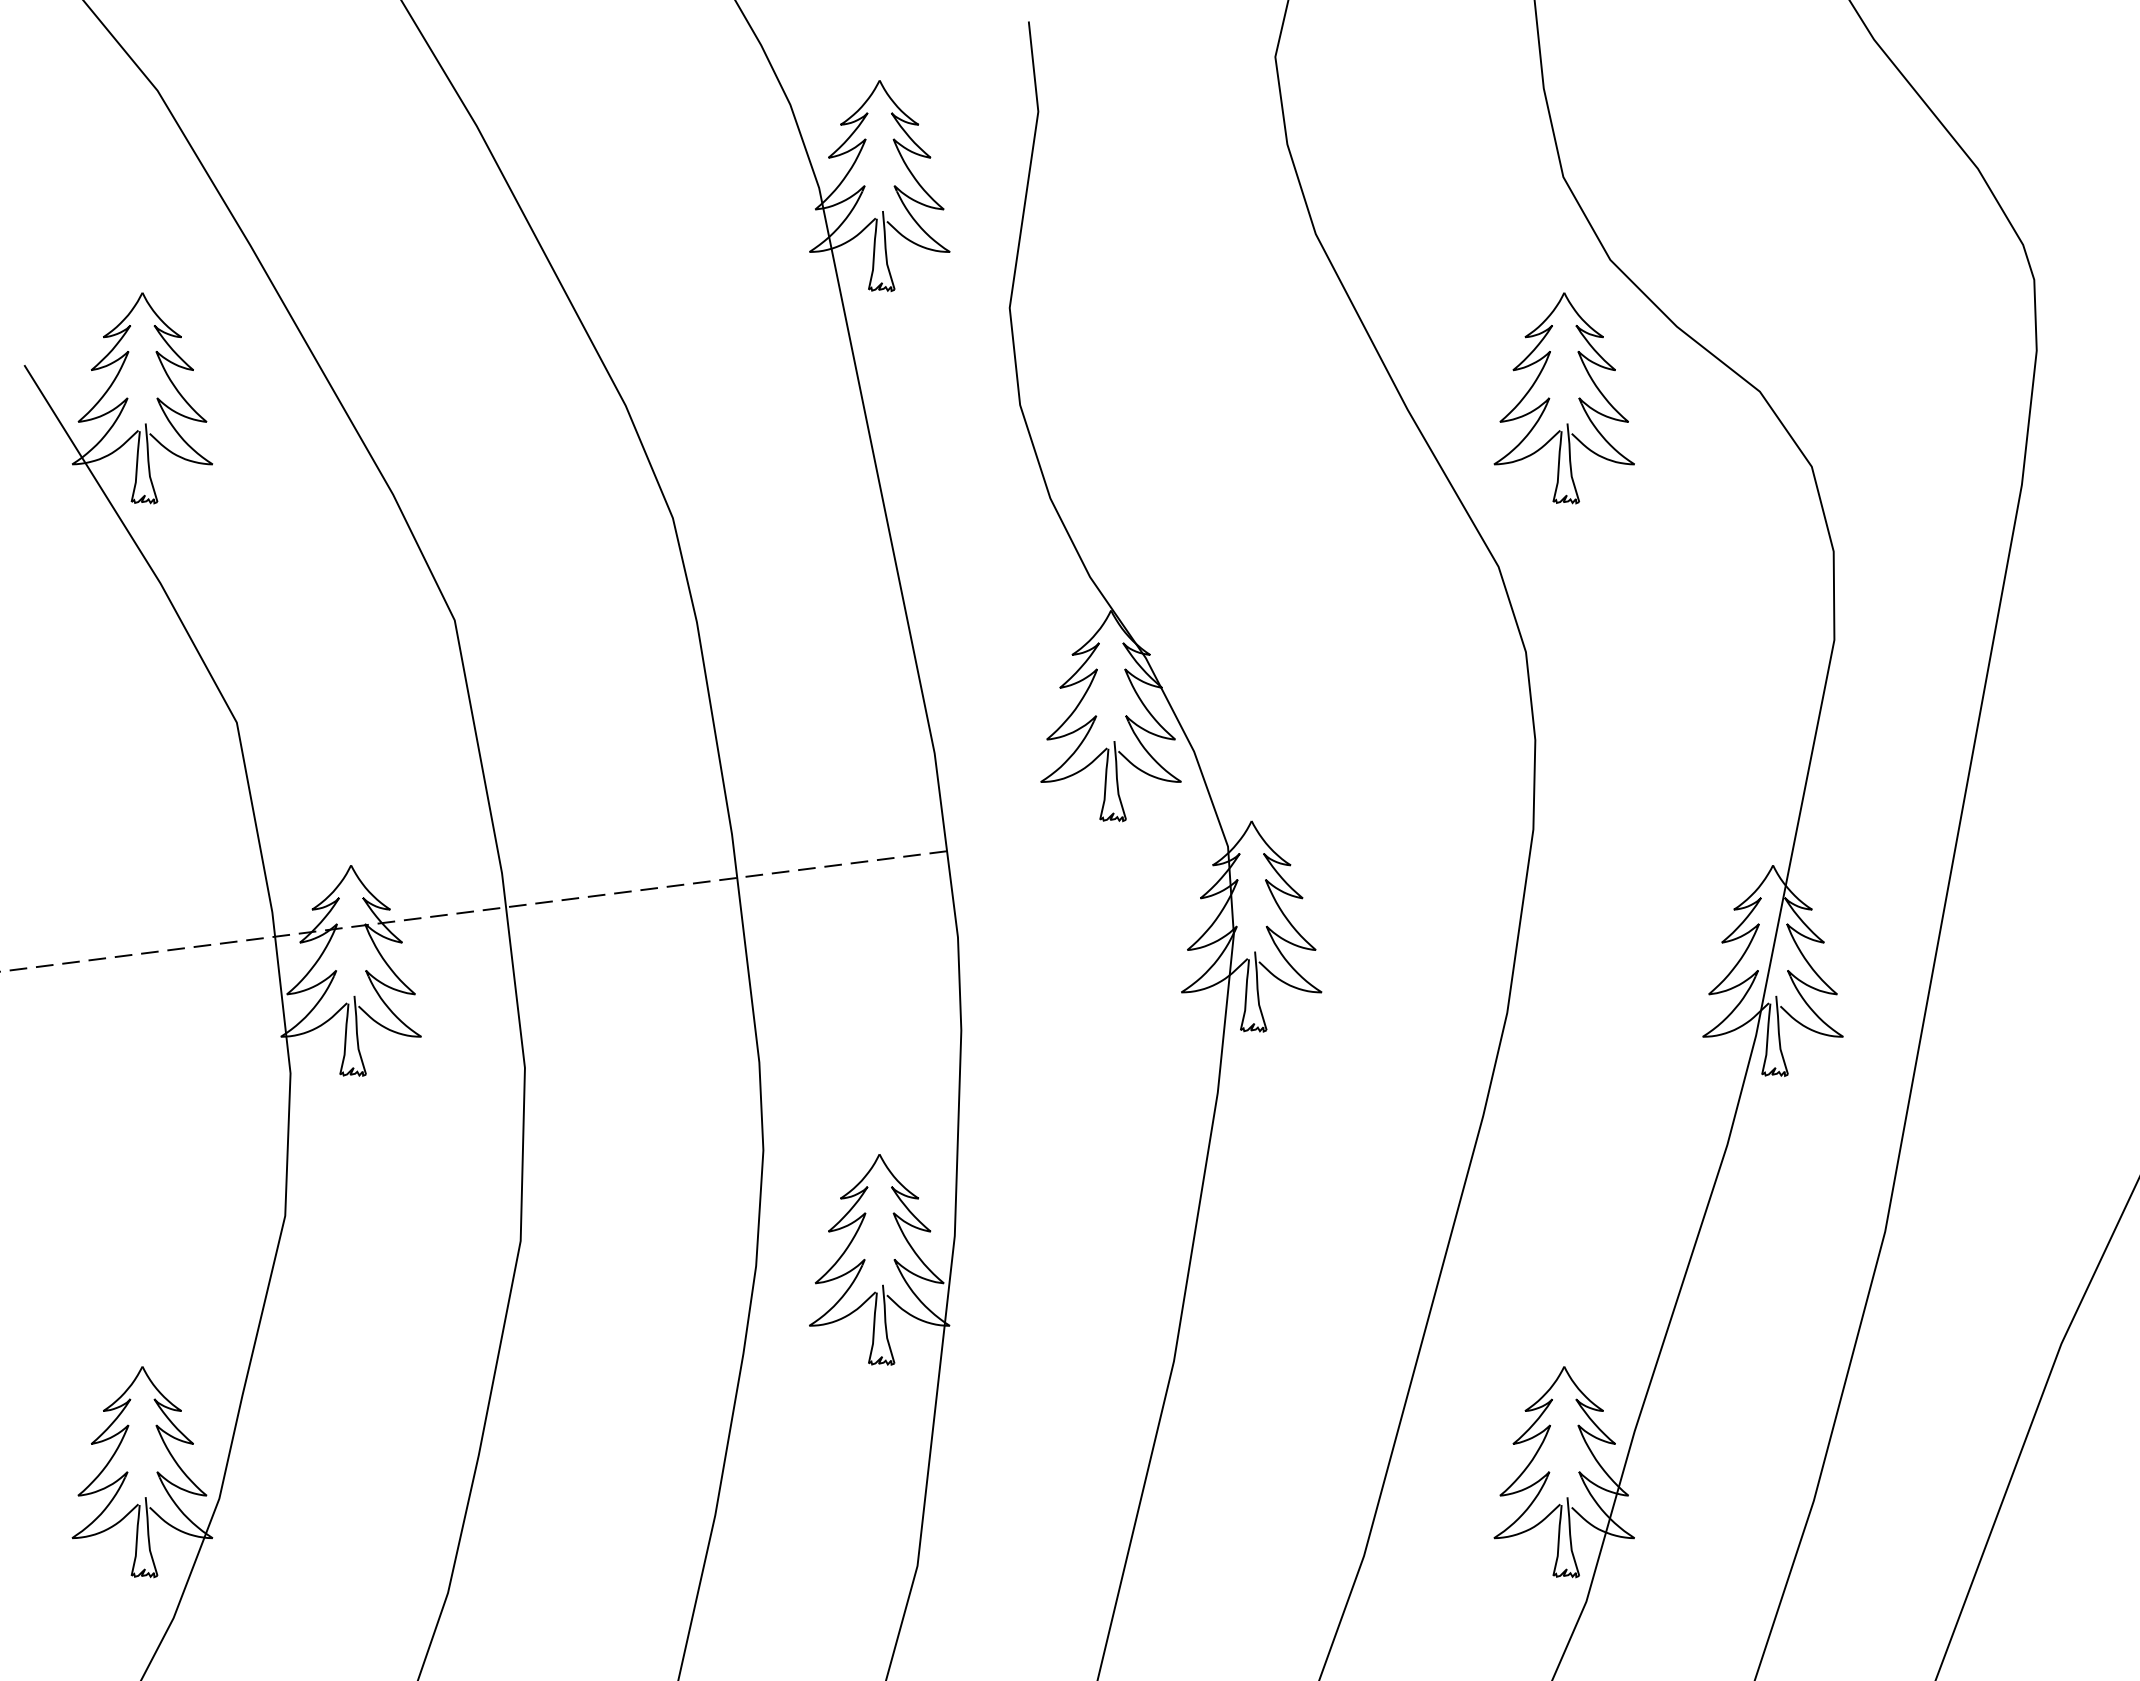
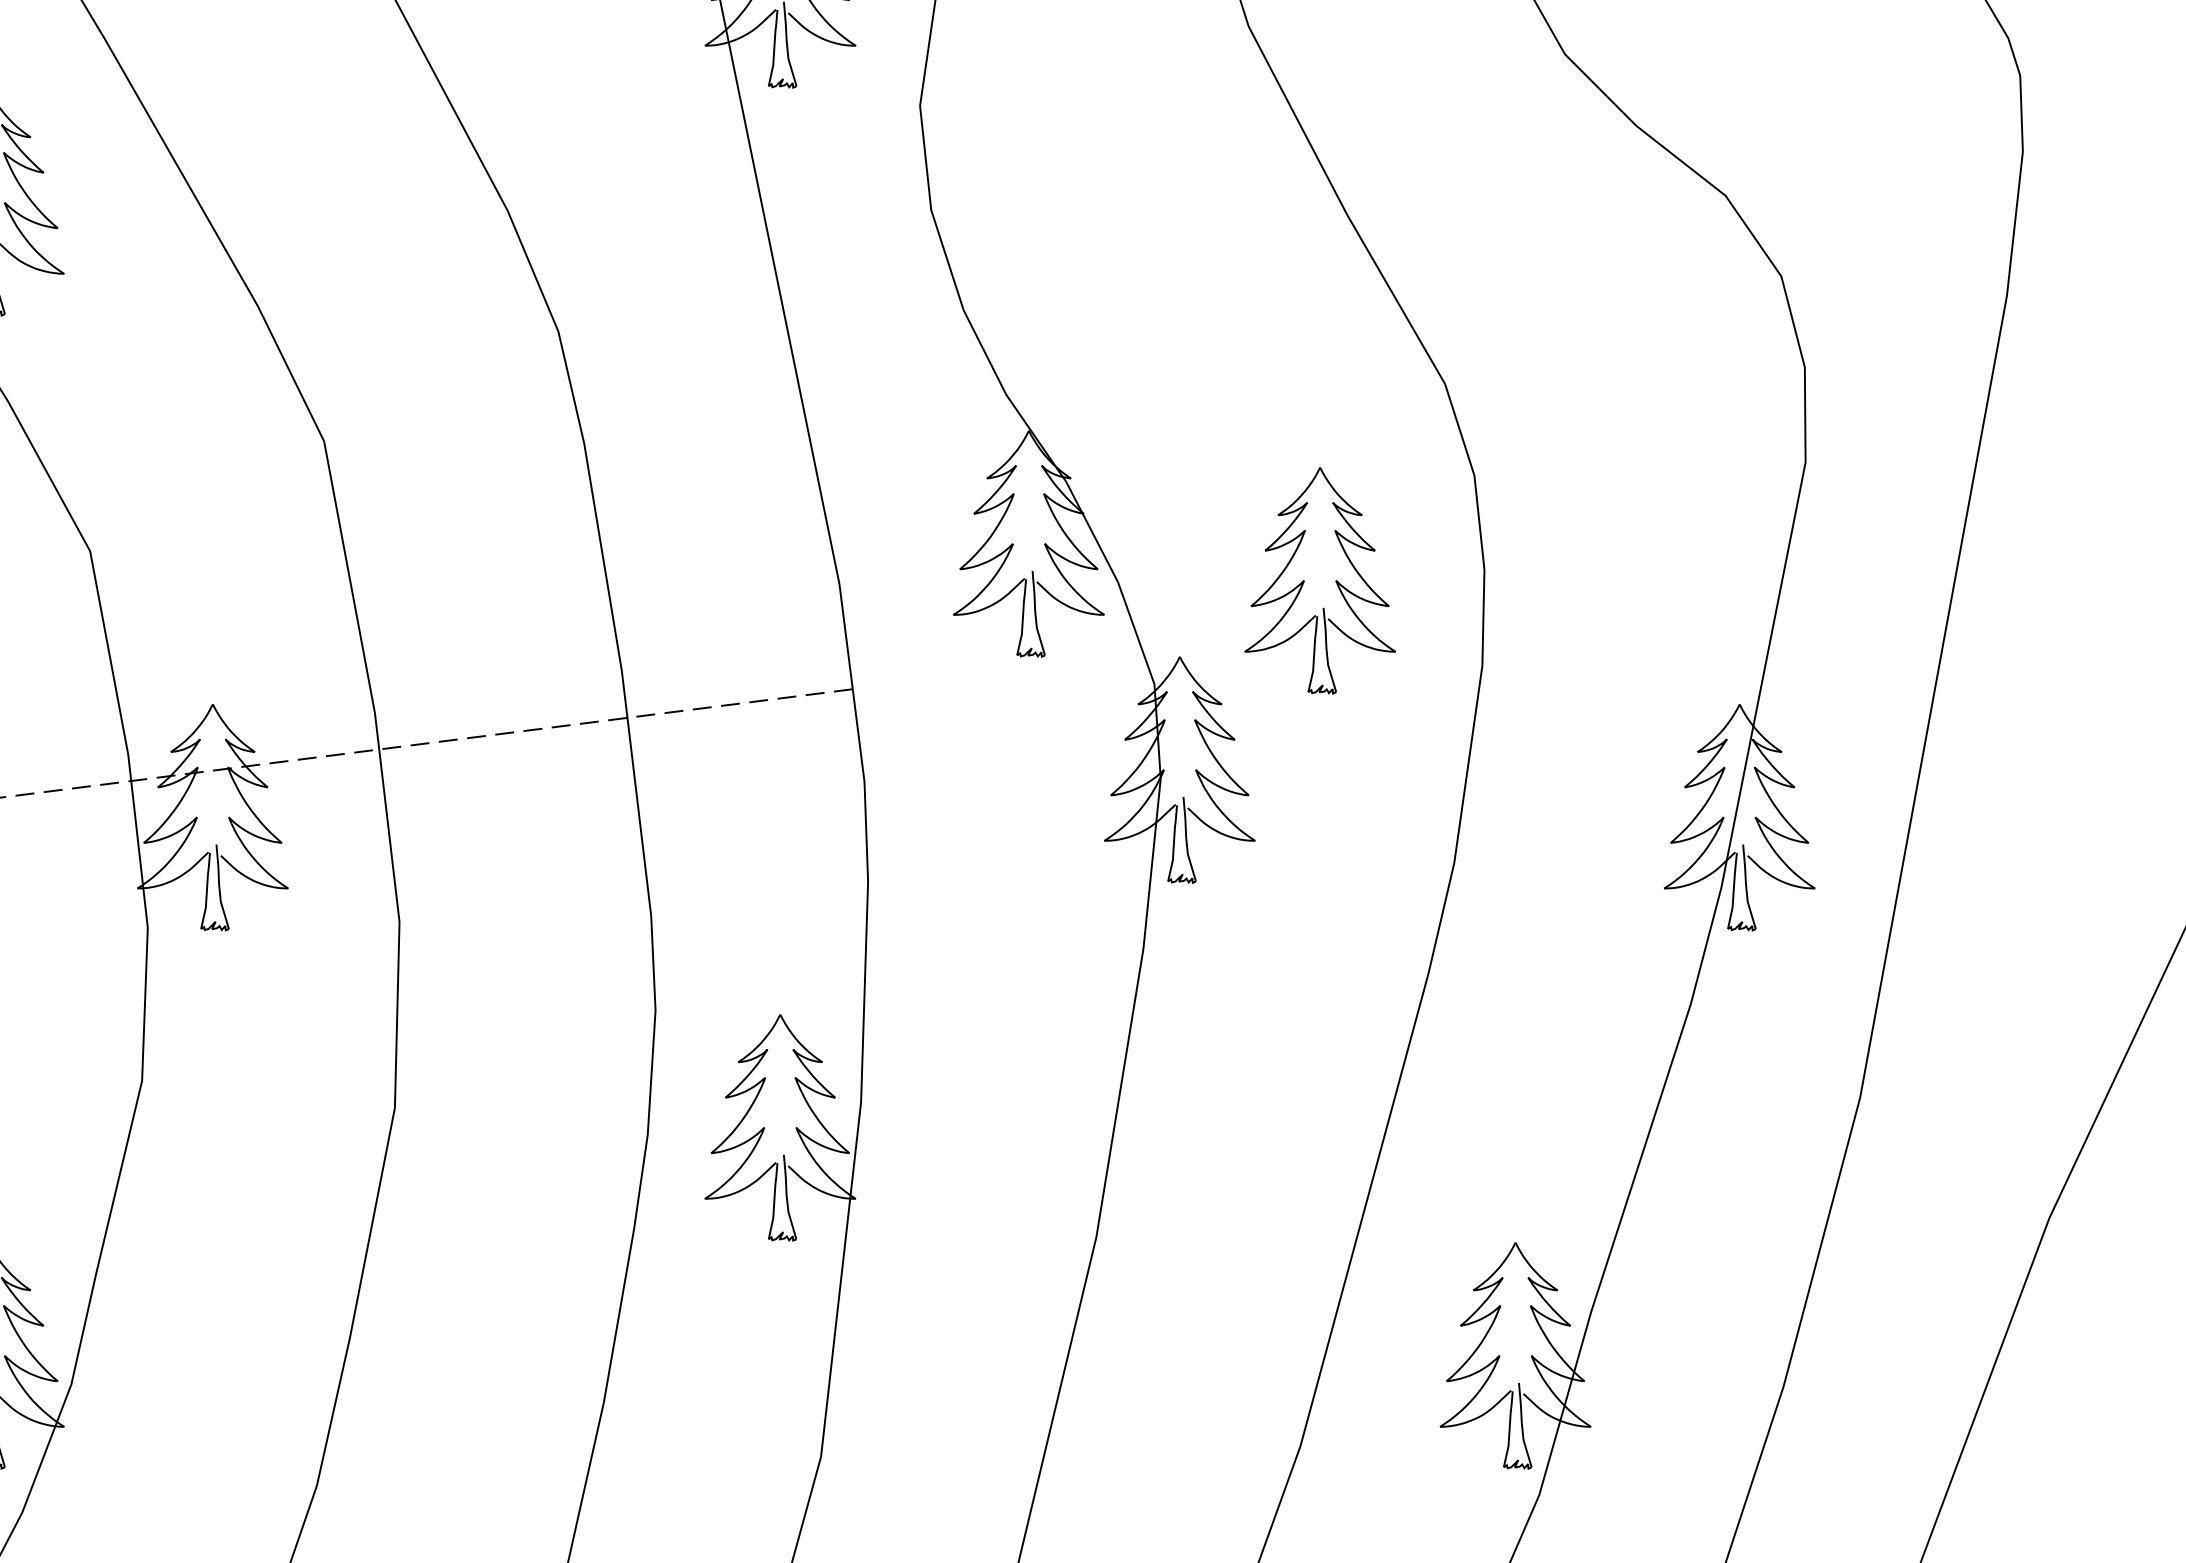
part: (1550, 398) -> (1305, 581), moved

